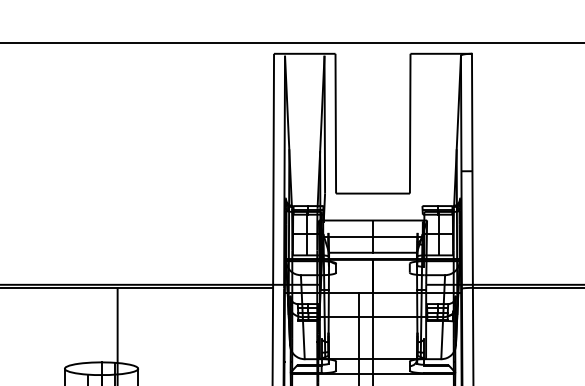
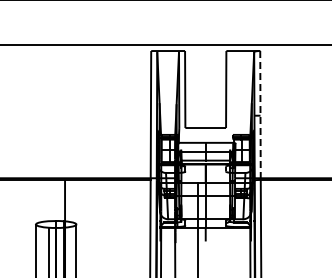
line: (472, 170) -> (260, 115), solid -> dashed

